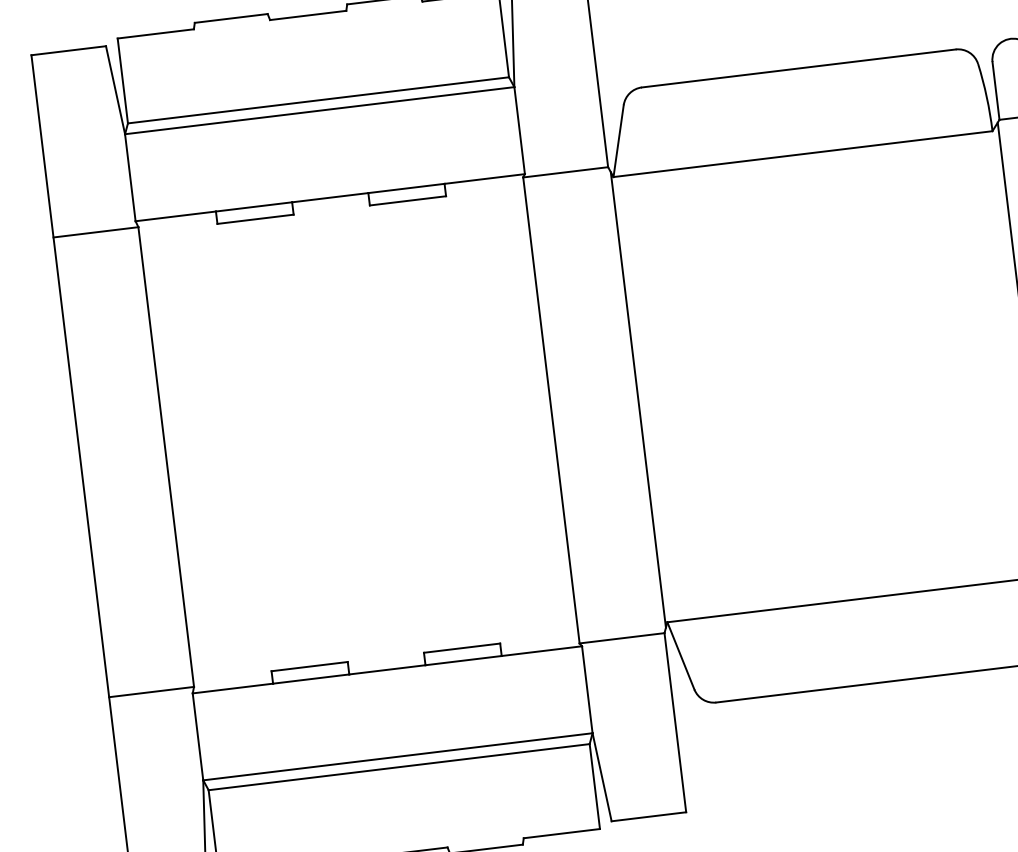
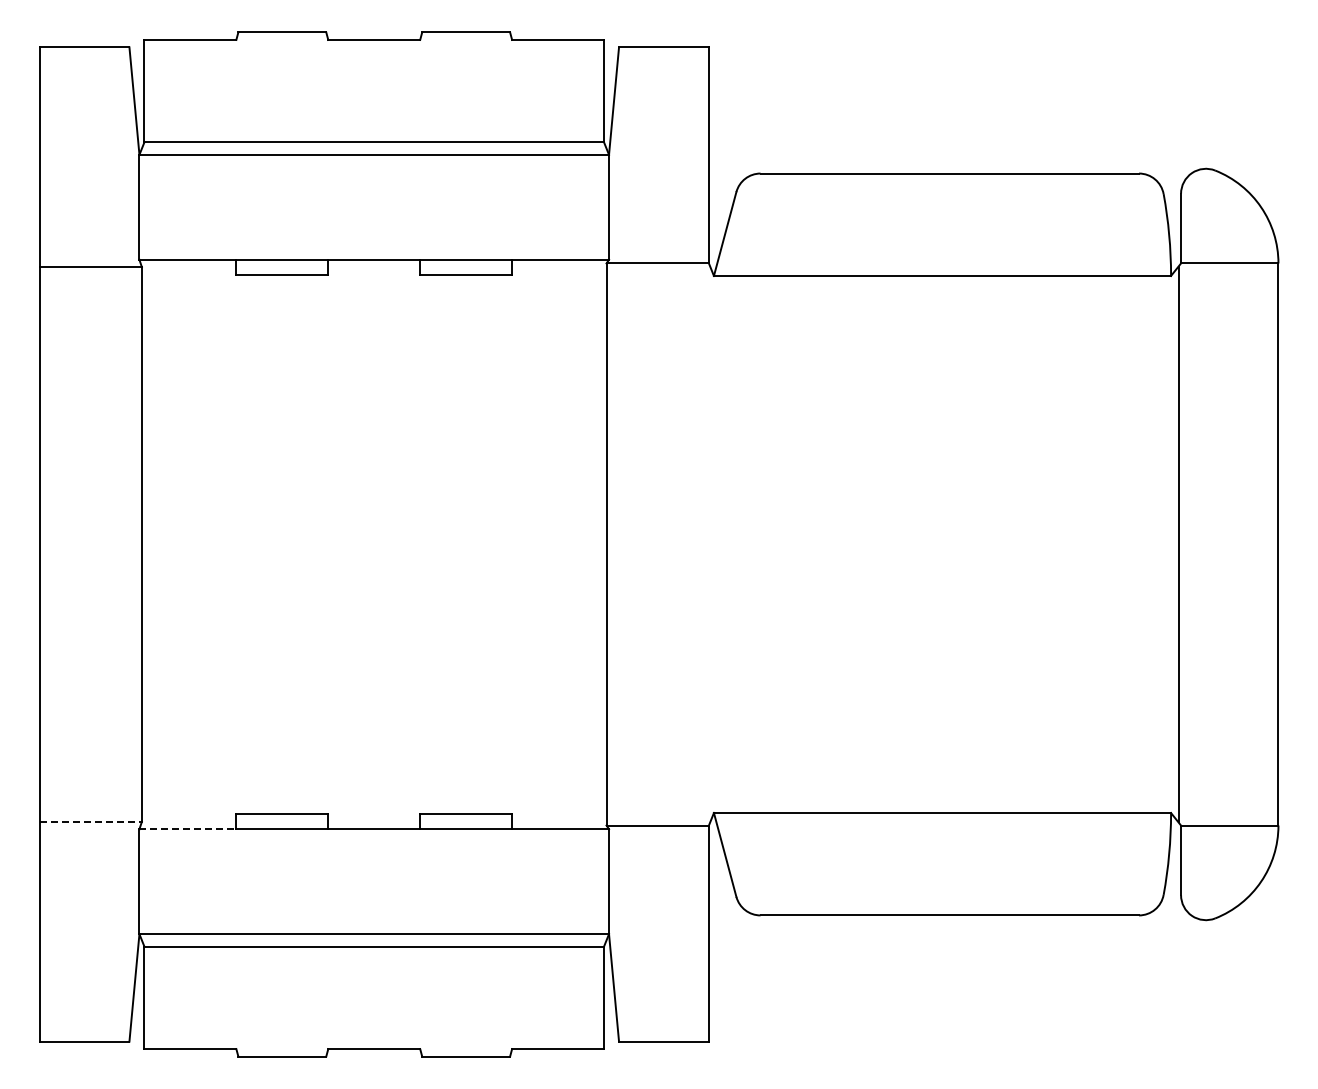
line: (638, 399) -> (711, 544), removed
line: (233, 688) -> (188, 829), solid -> dashed
line: (152, 691) -> (91, 821), solid -> dashed

